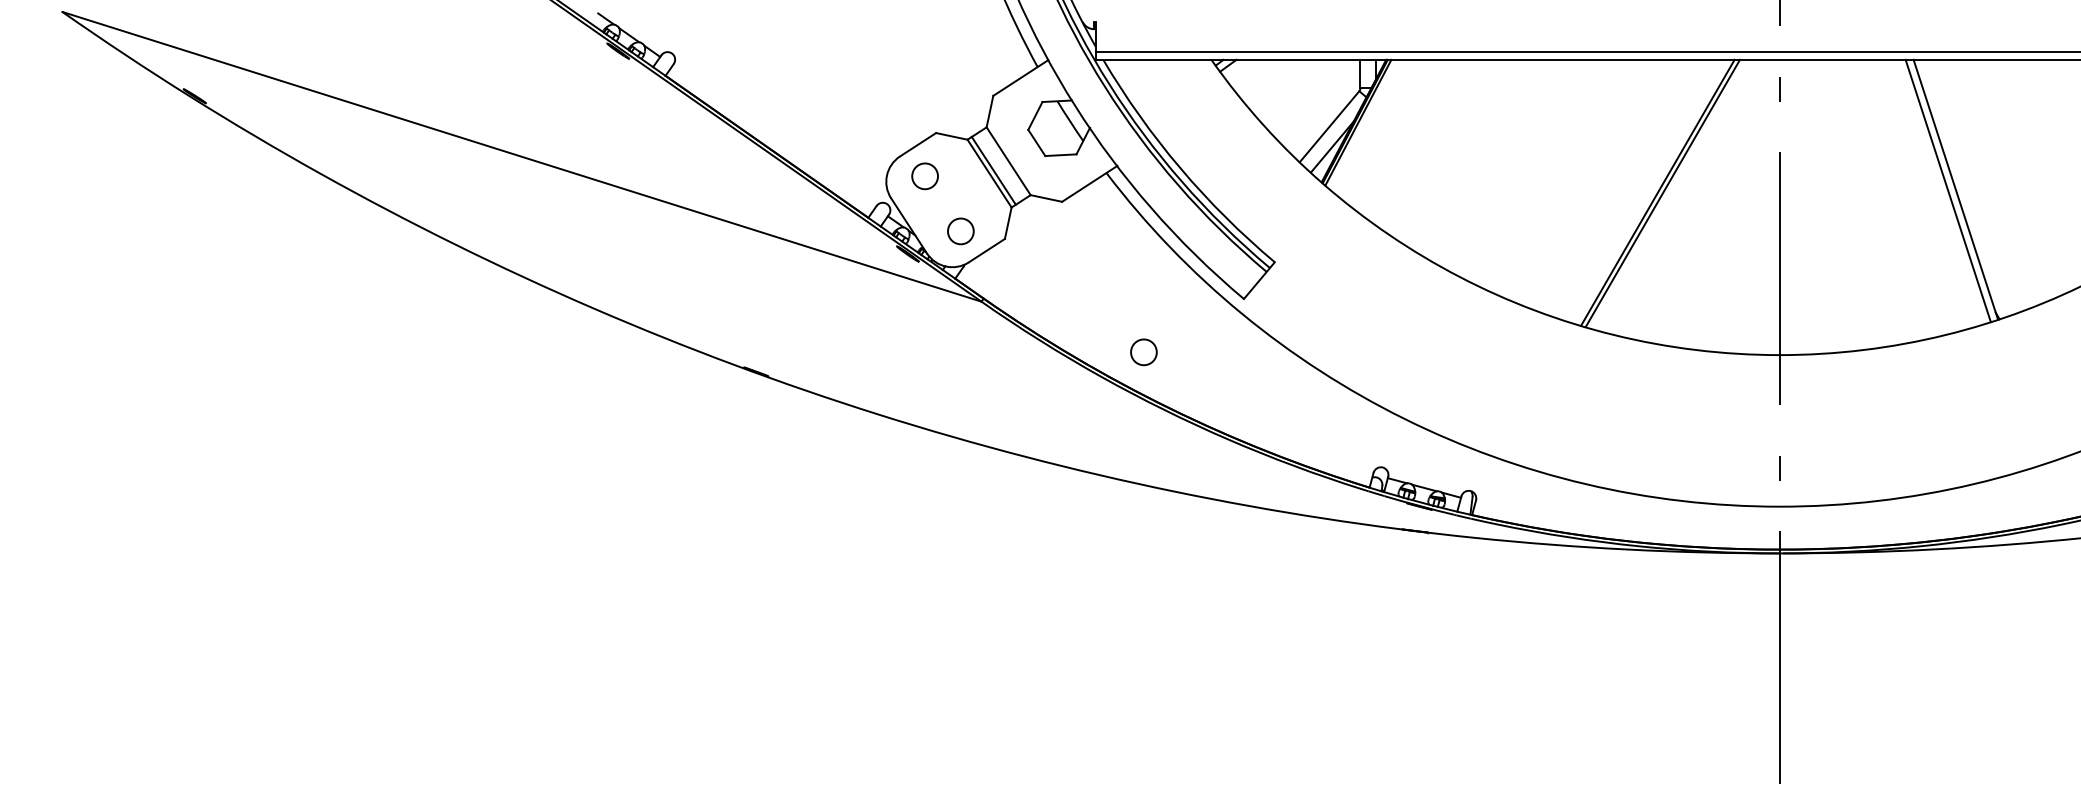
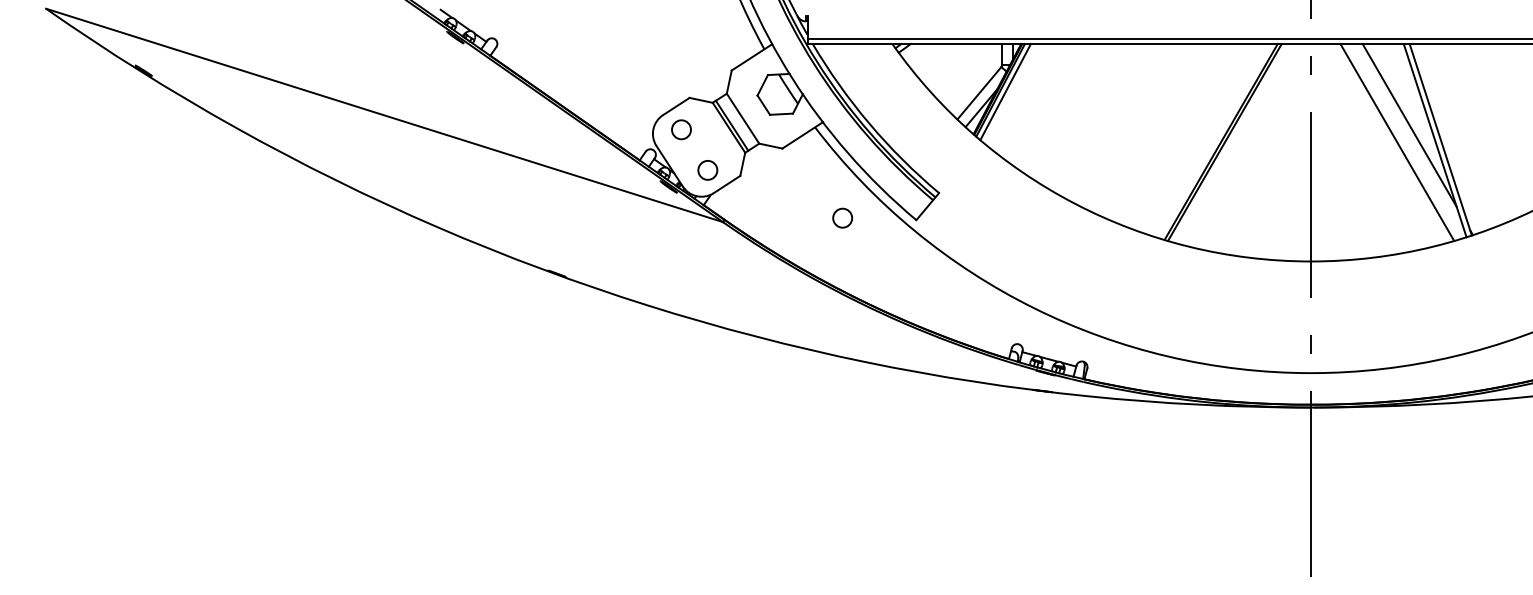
line: (1364, 124) -> (1005, 91), added
line: (1913, 170) -> (1409, 125), added
line: (1896, 192) -> (1397, 141), added
circle: (1143, 352) -> (842, 218), moved

